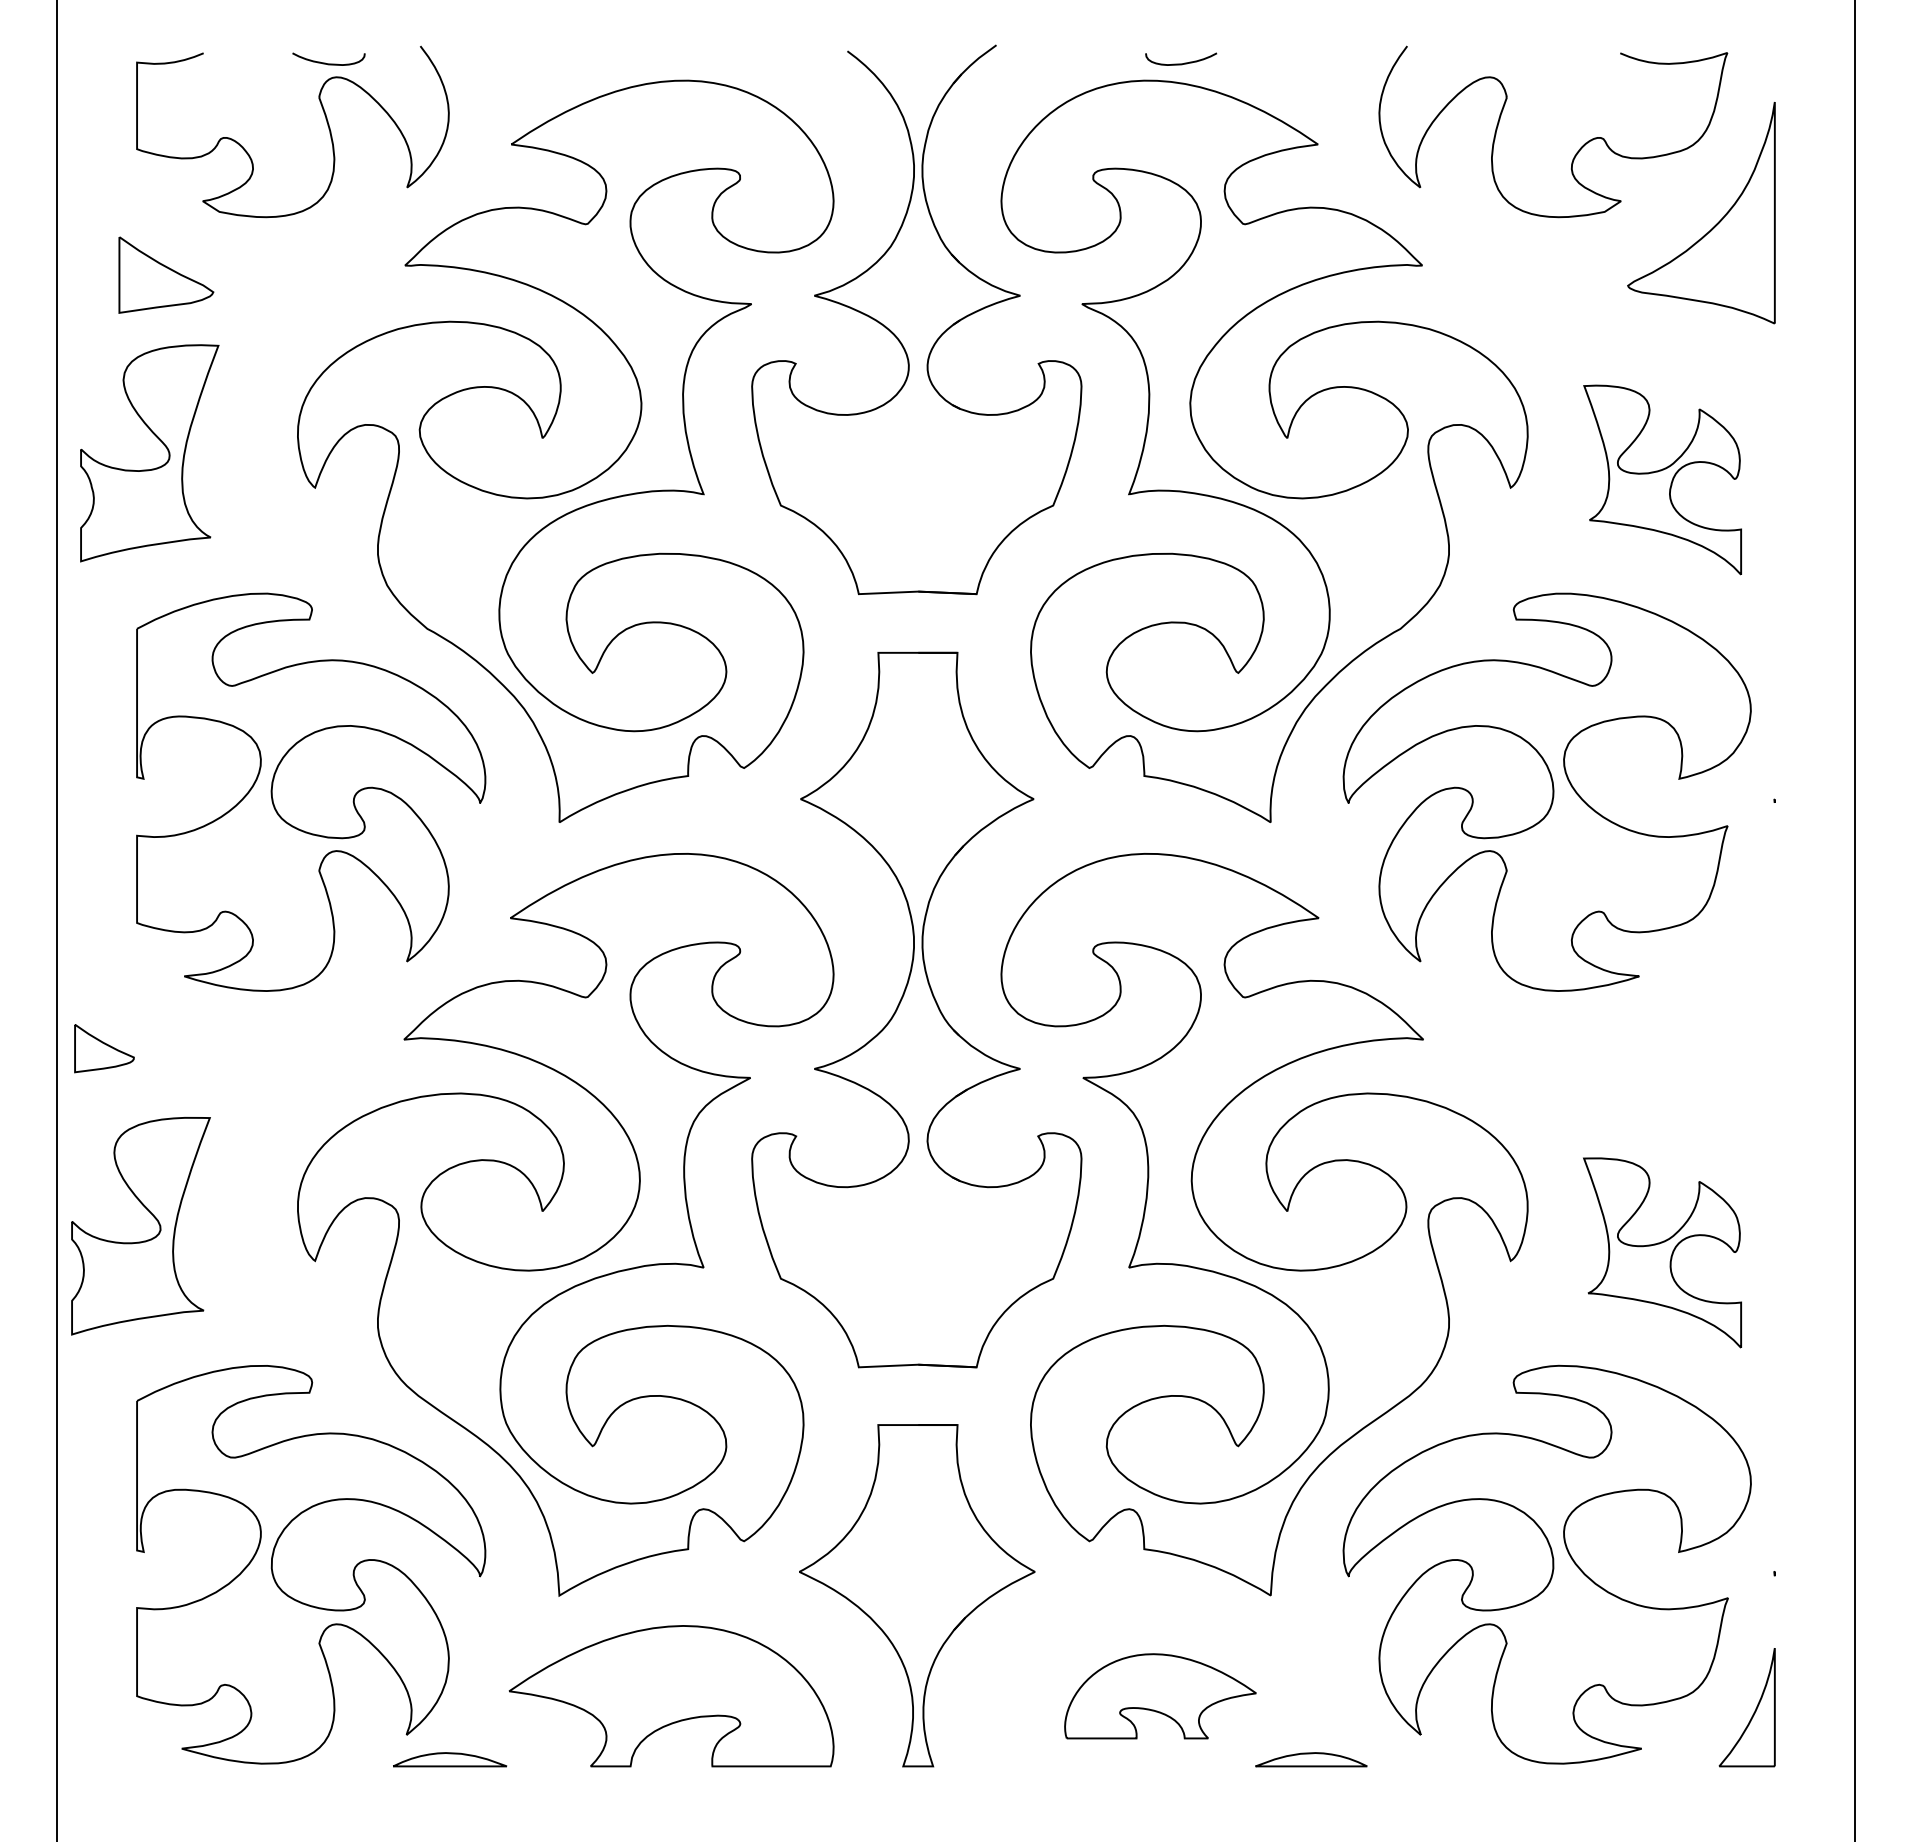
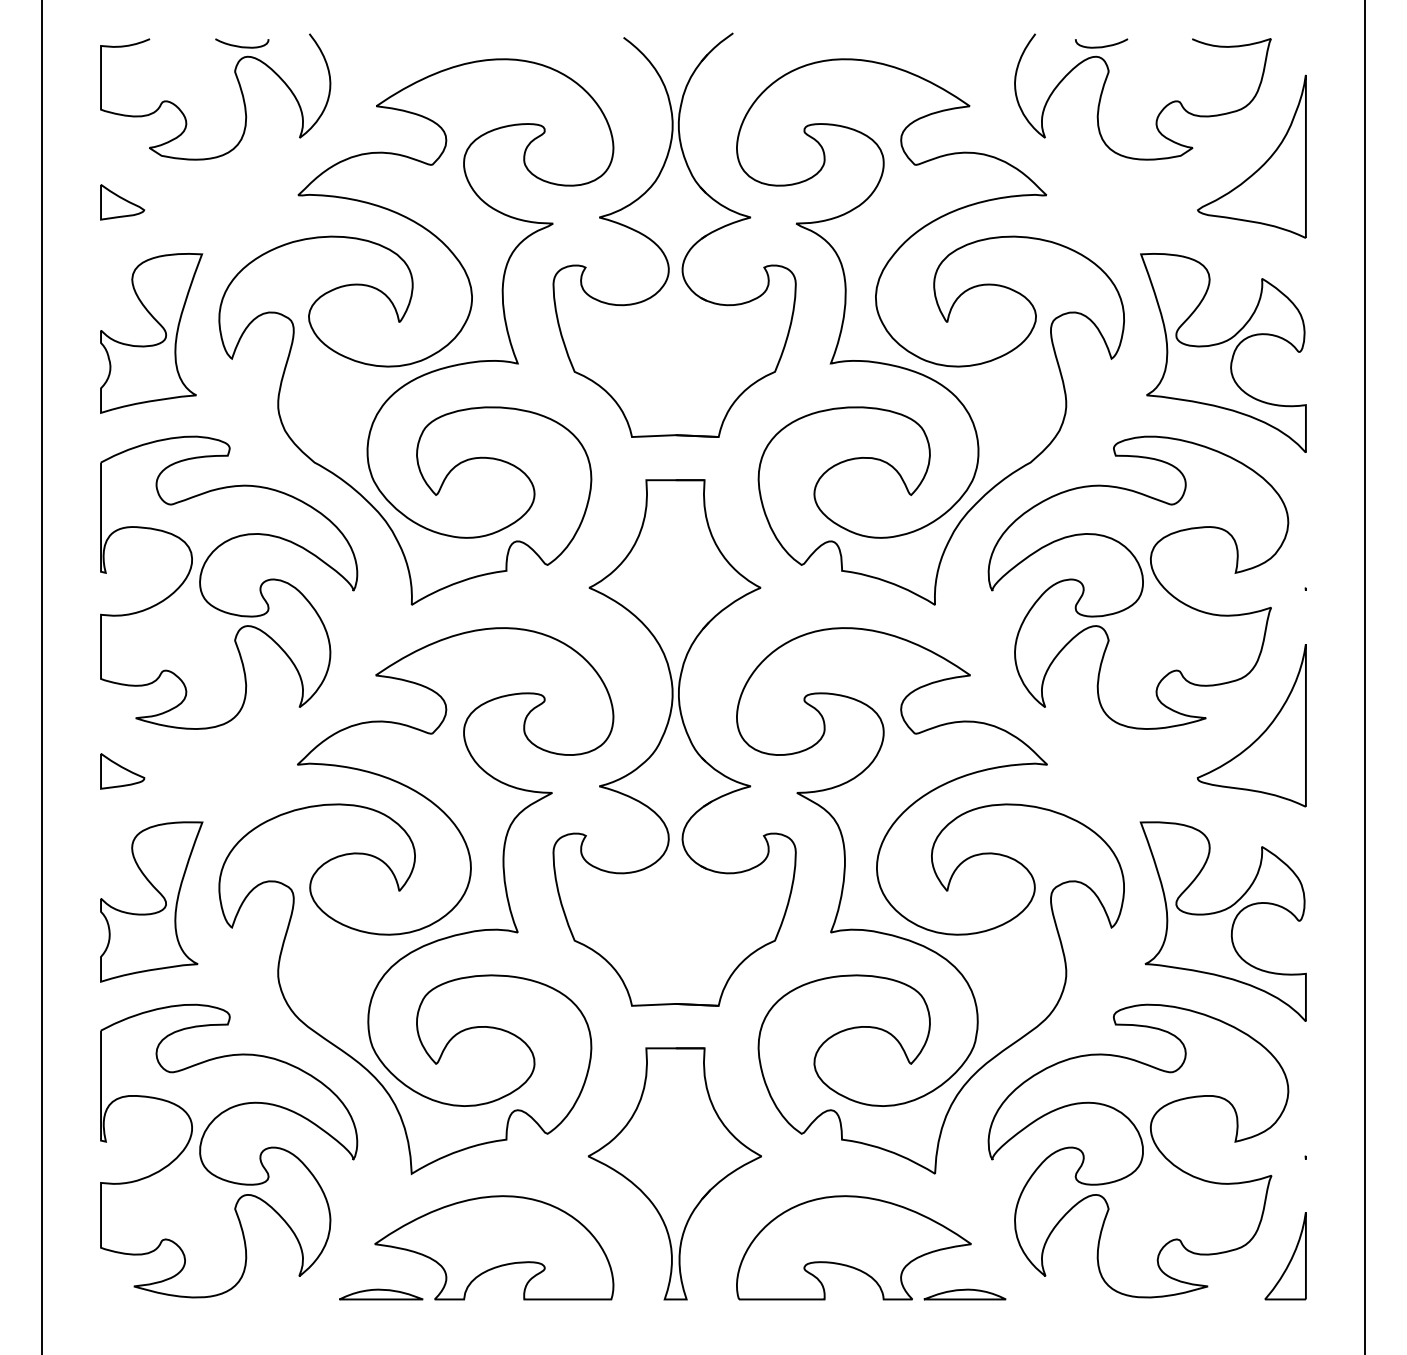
curve: (1184, 62) -> (1104, 45), moved
part: (166, 274) -> (122, 201), size x0.62
part: (151, 468) -> (152, 344), moved
part: (1662, 479) -> (1223, 352), size x1.43
part: (1713, 998) -> (1260, 734), added
part: (104, 1048) -> (122, 771), moved
part: (143, 1240) -> (153, 912), moved
part: (1662, 1252) -> (1223, 921), size x1.43
part: (1160, 1696) -> (853, 1248), size x1.67
part: (450, 1759) -> (381, 1294), moved

